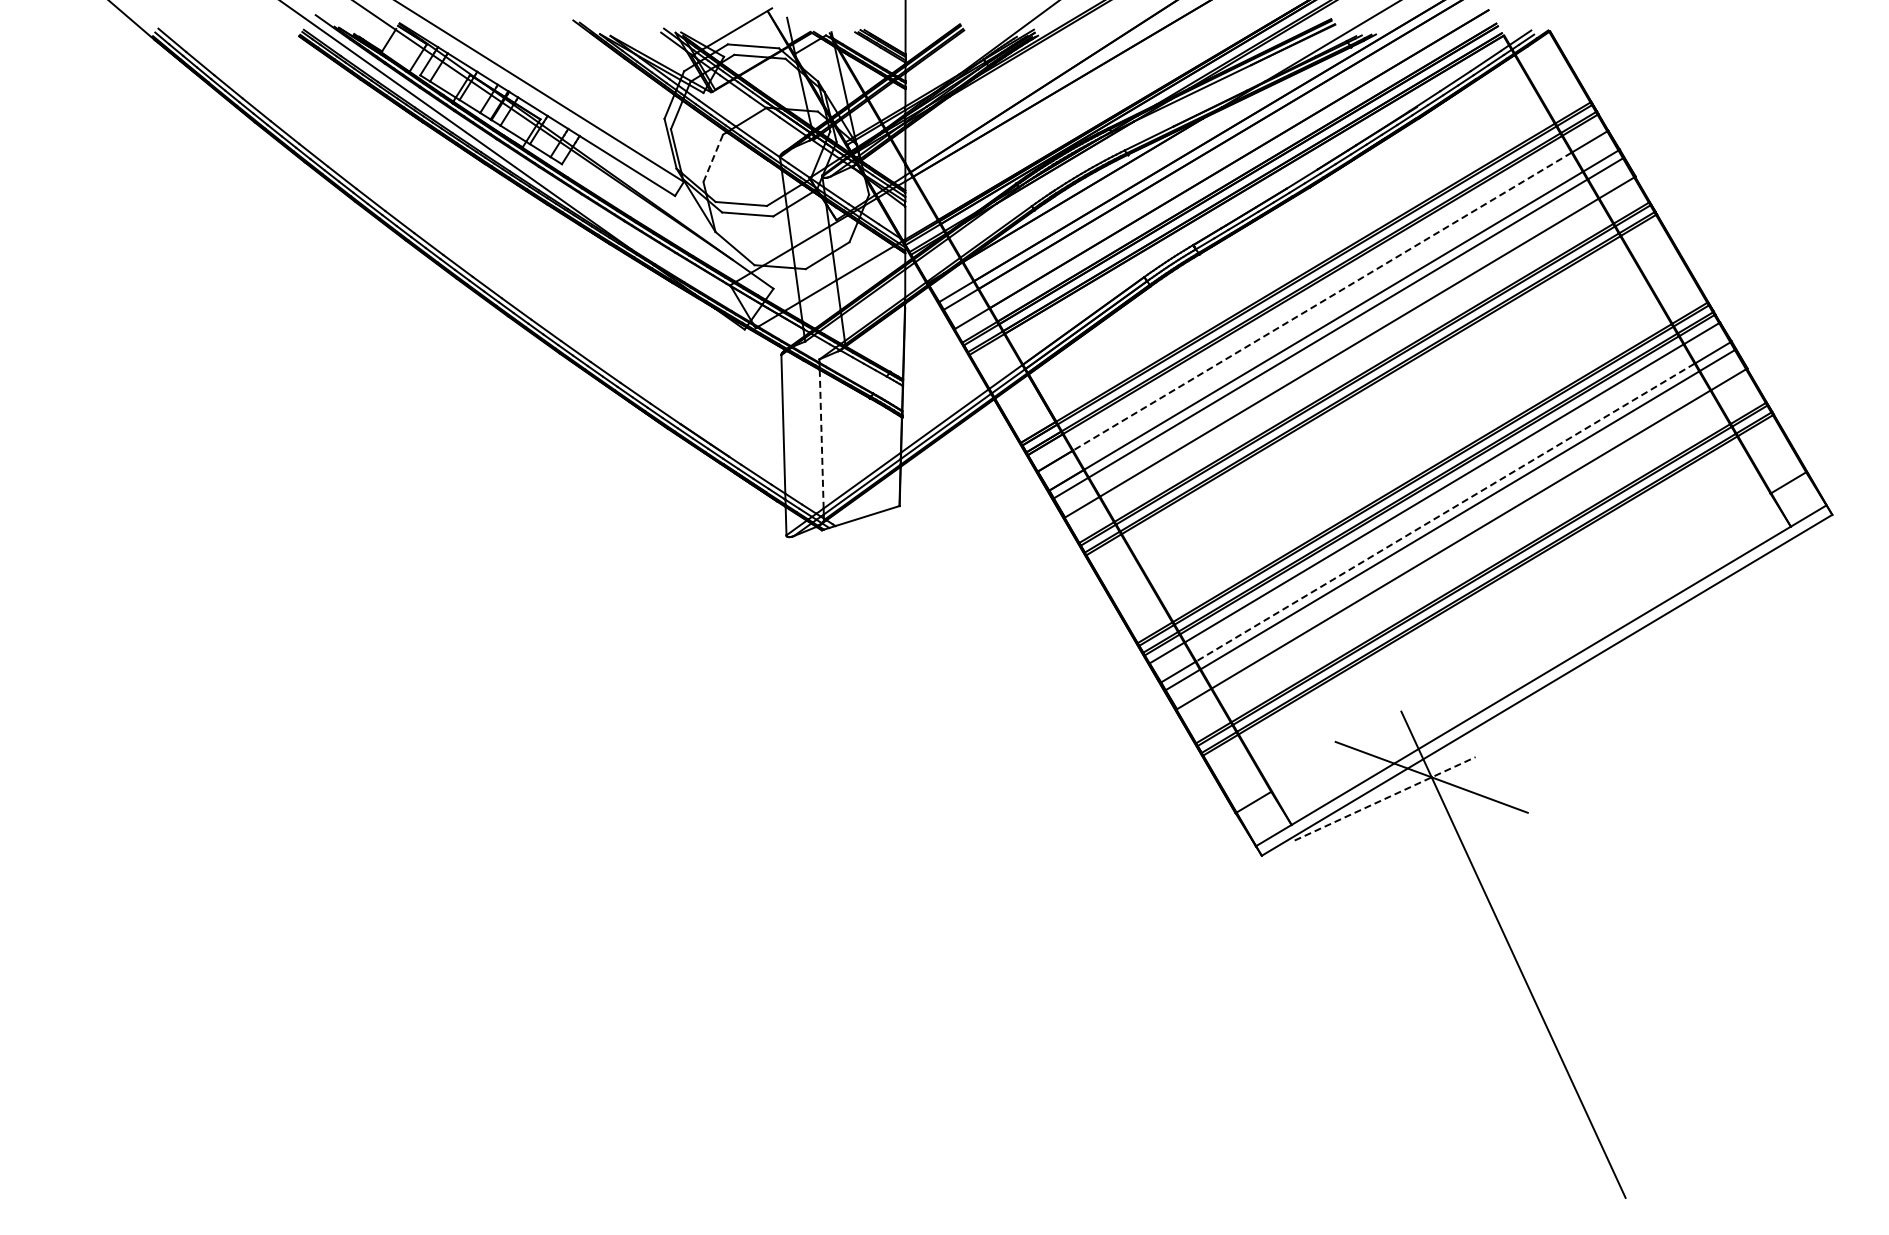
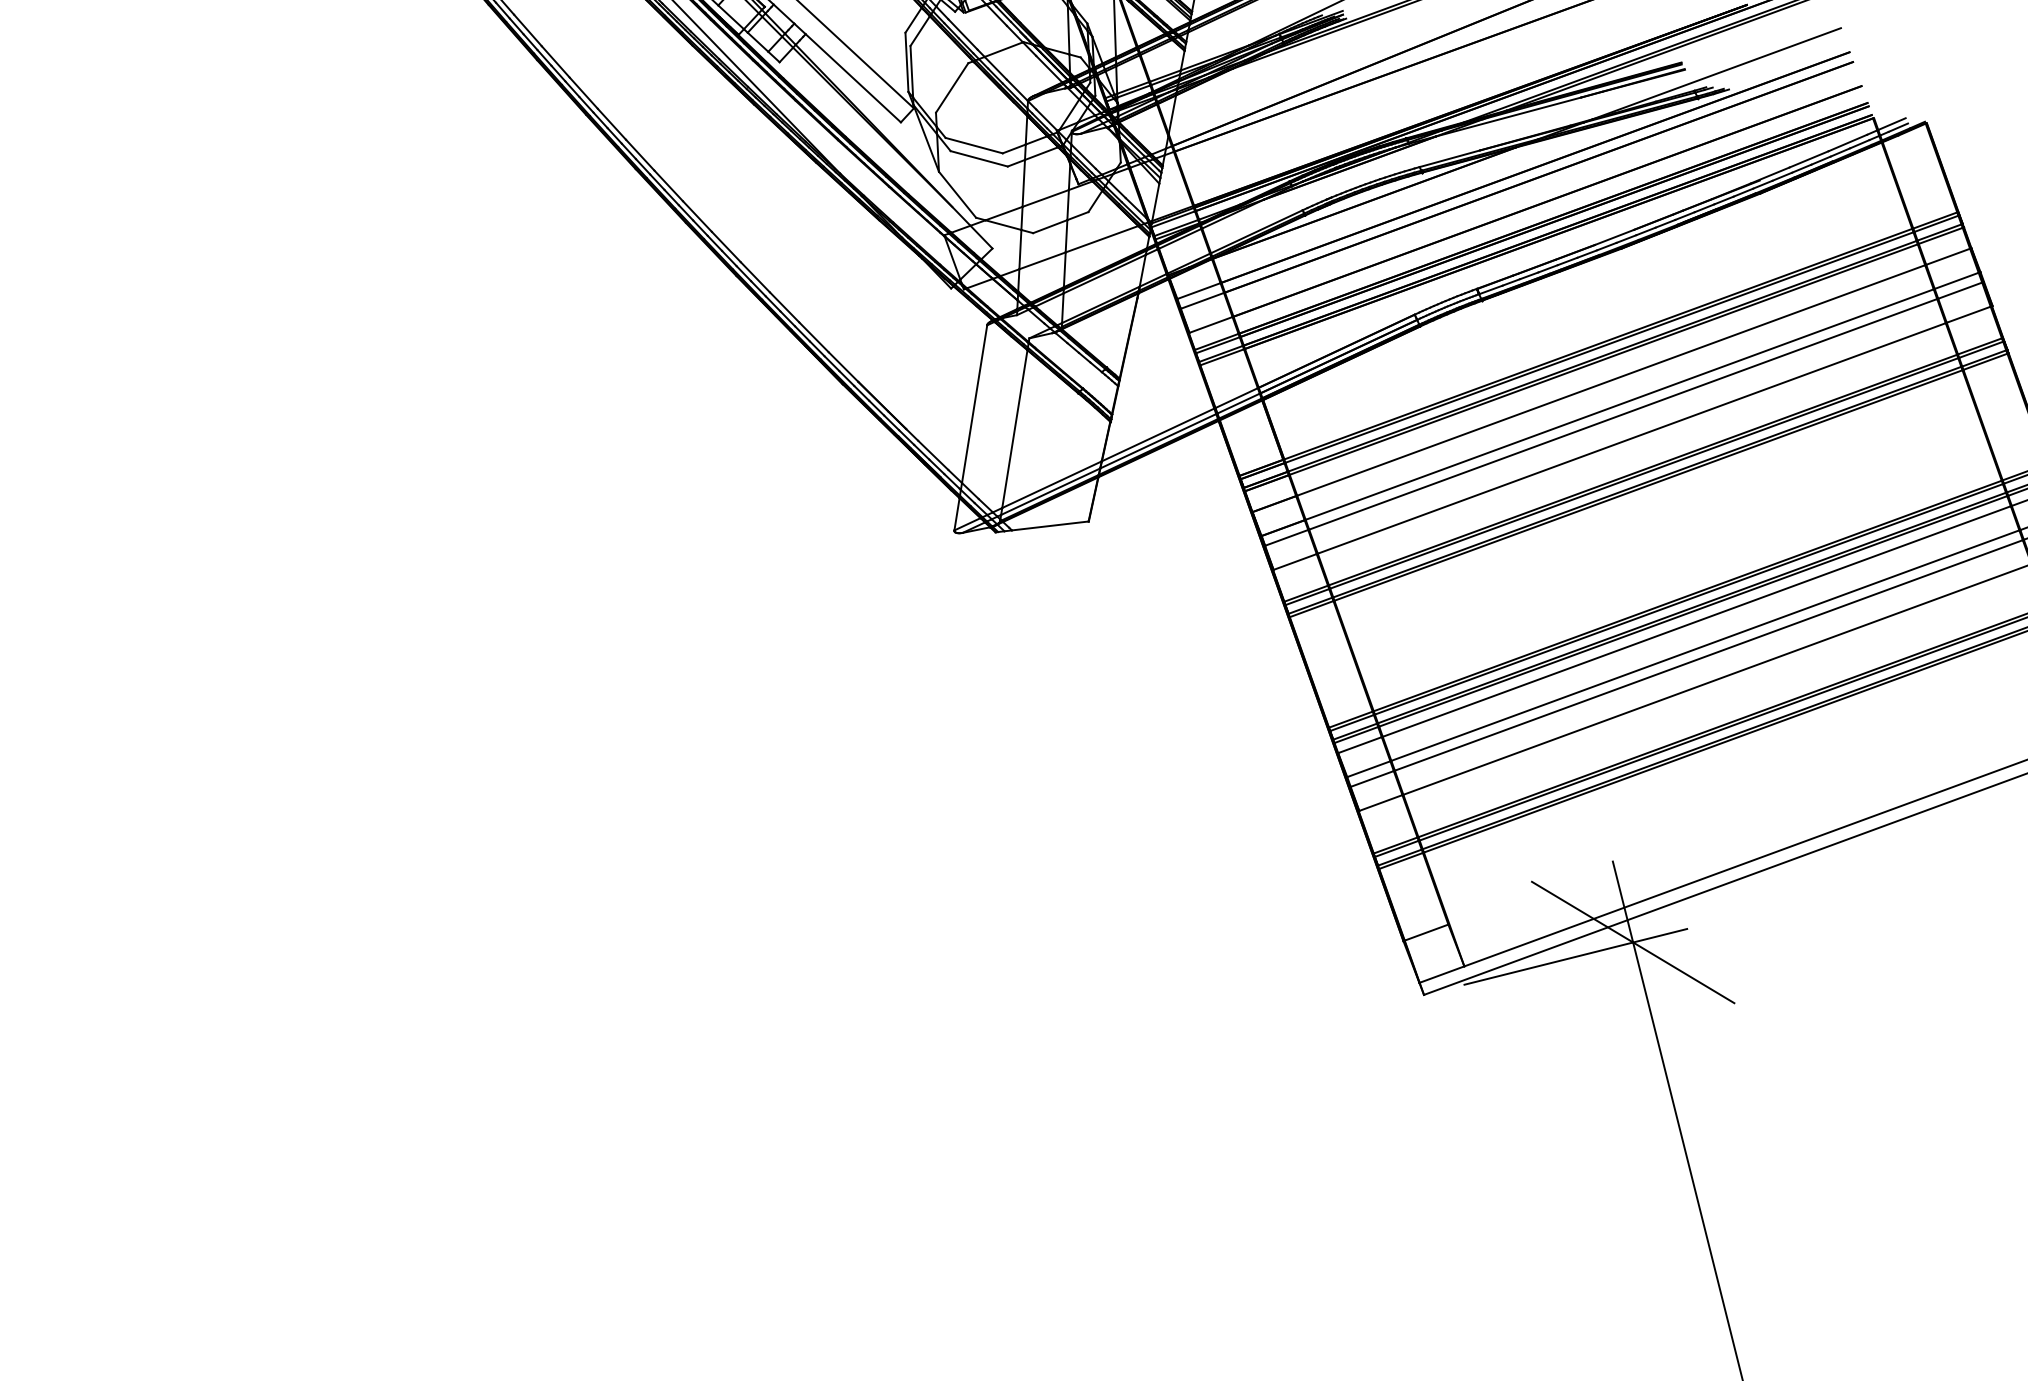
line: (713, 158) -> (952, 88), dashed -> solid
line: (1321, 301) -> (1610, 380), dashed -> solid
line: (821, 439) -> (1014, 429), dashed -> solid
line: (1445, 512) -> (1705, 645), dashed -> solid
line: (1385, 798) -> (1576, 956), dashed -> solid

